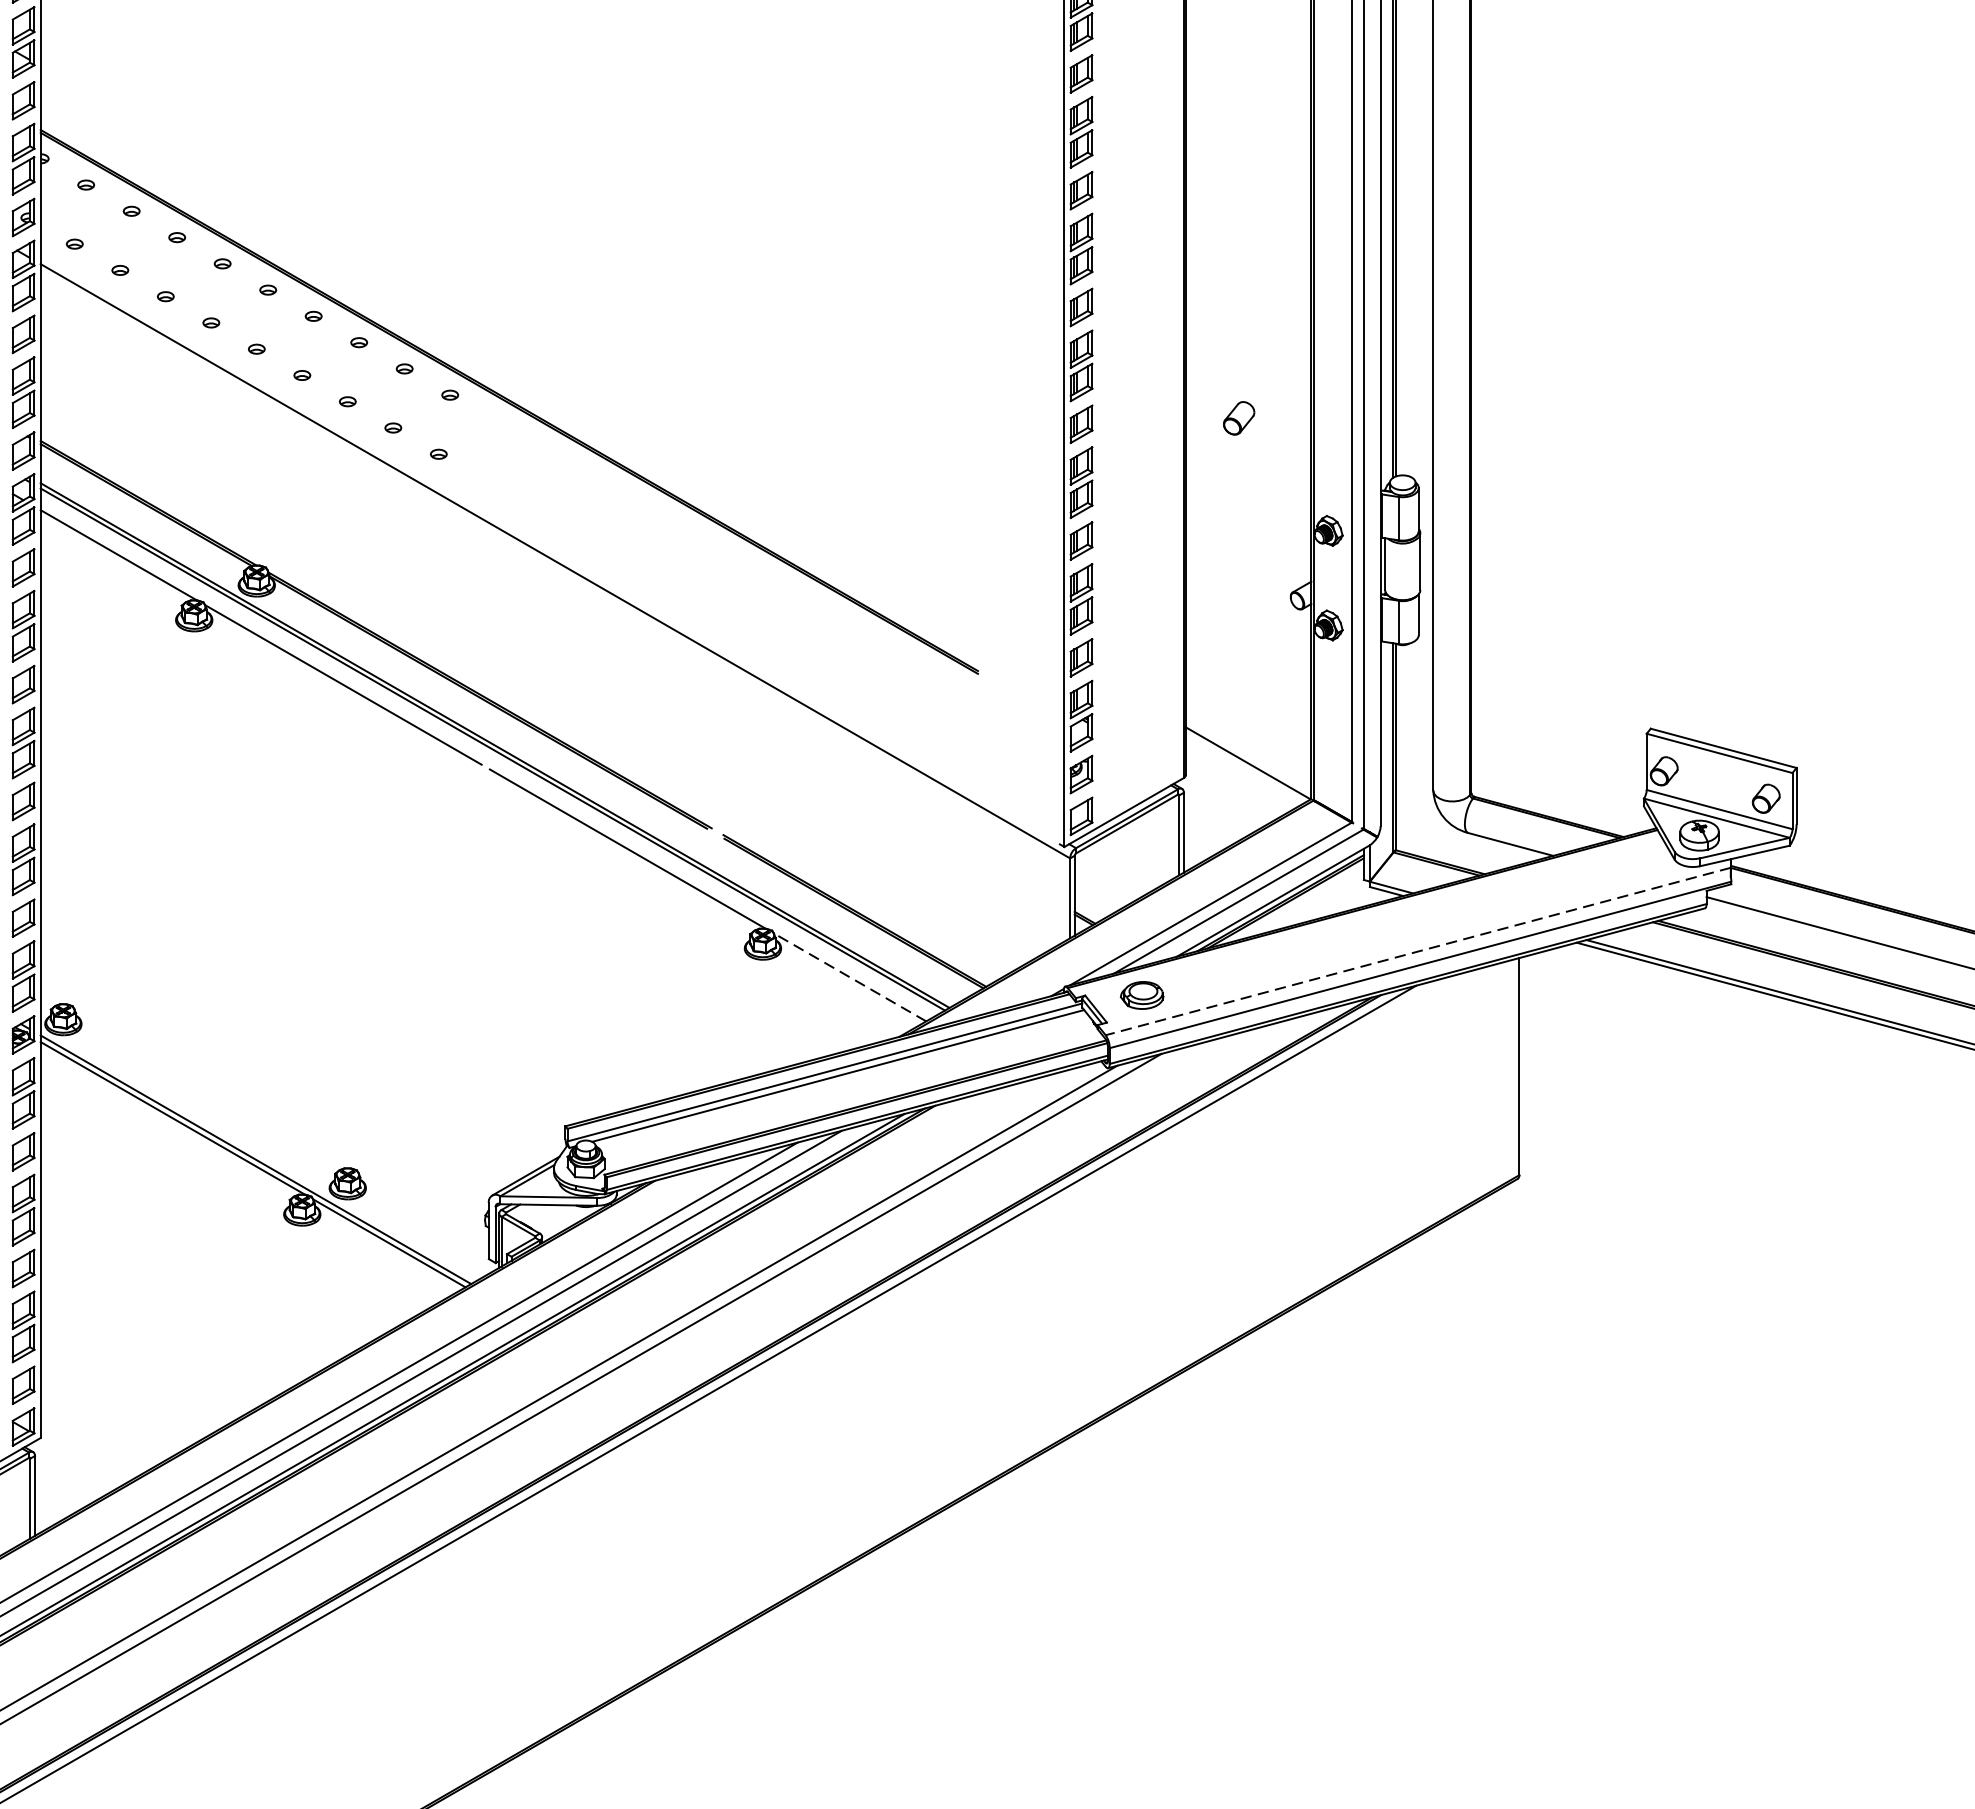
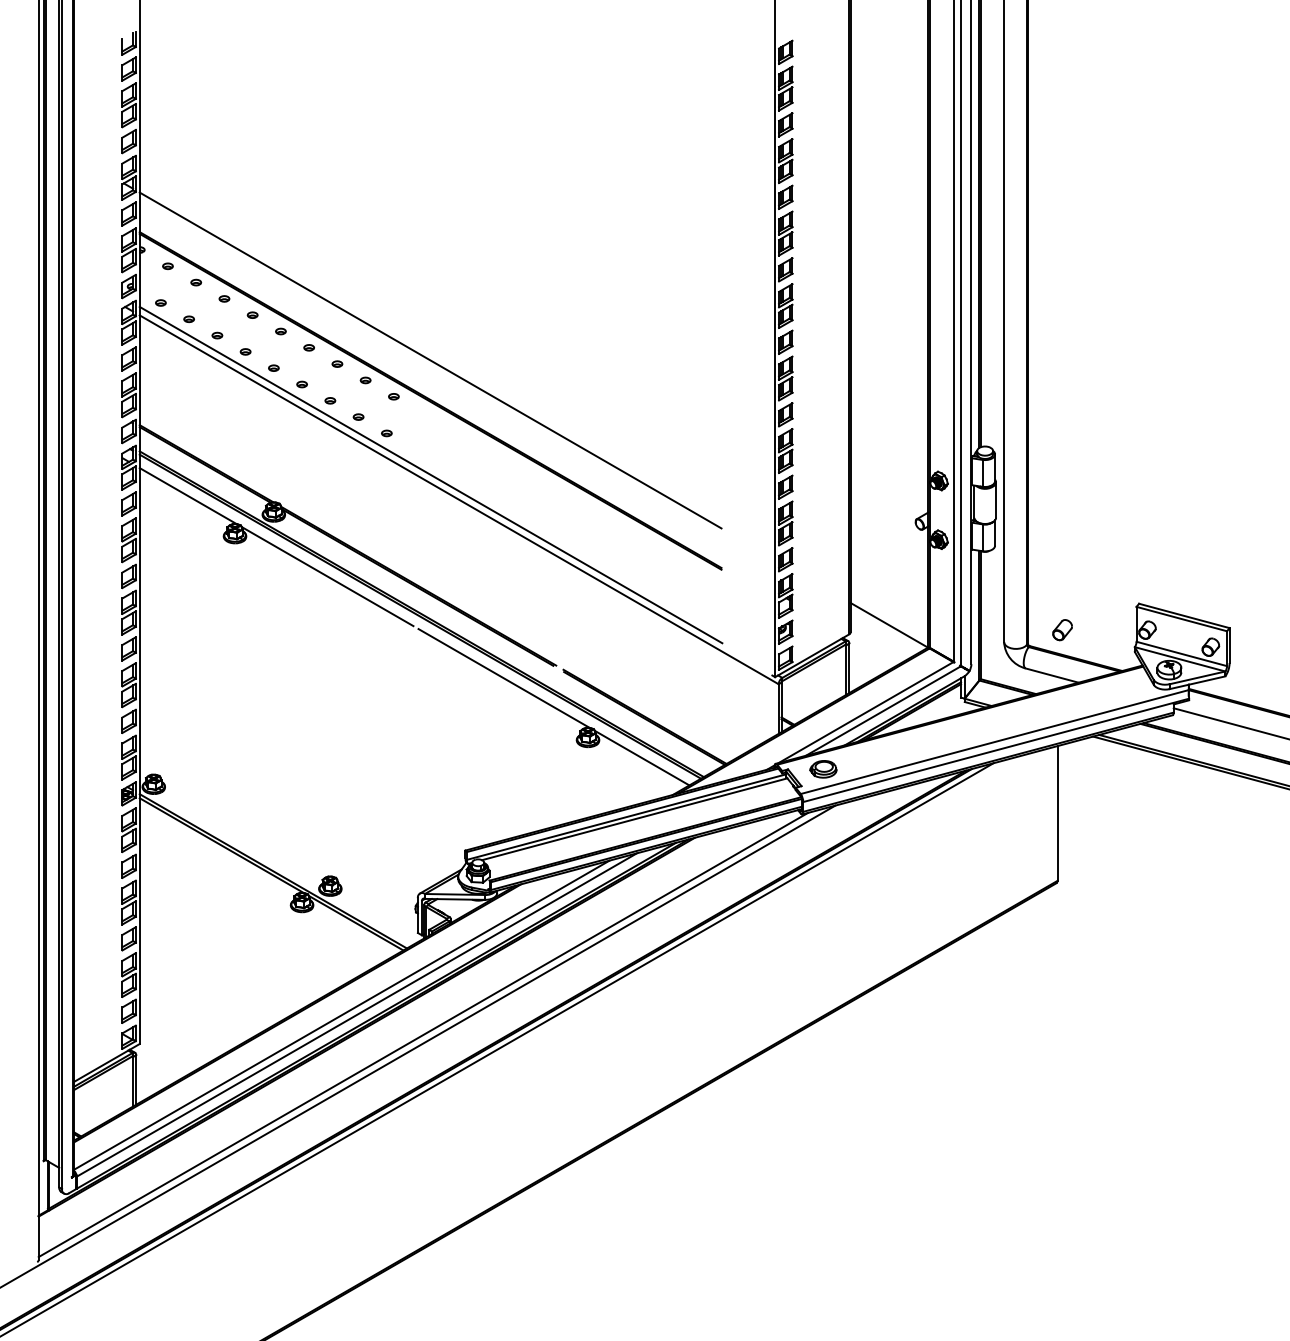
line: (509, 336) -> (430, 360), added
part: (1238, 418) -> (1062, 630), moved
line: (509, 520) -> (430, 474), added
line: (1417, 952) -> (994, 742), dashed -> solid
line: (849, 976) -> (641, 757), dashed -> solid

